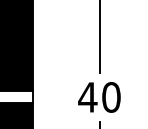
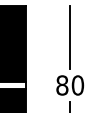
text: (86, 97) -> (61, 85), 40 -> 80

